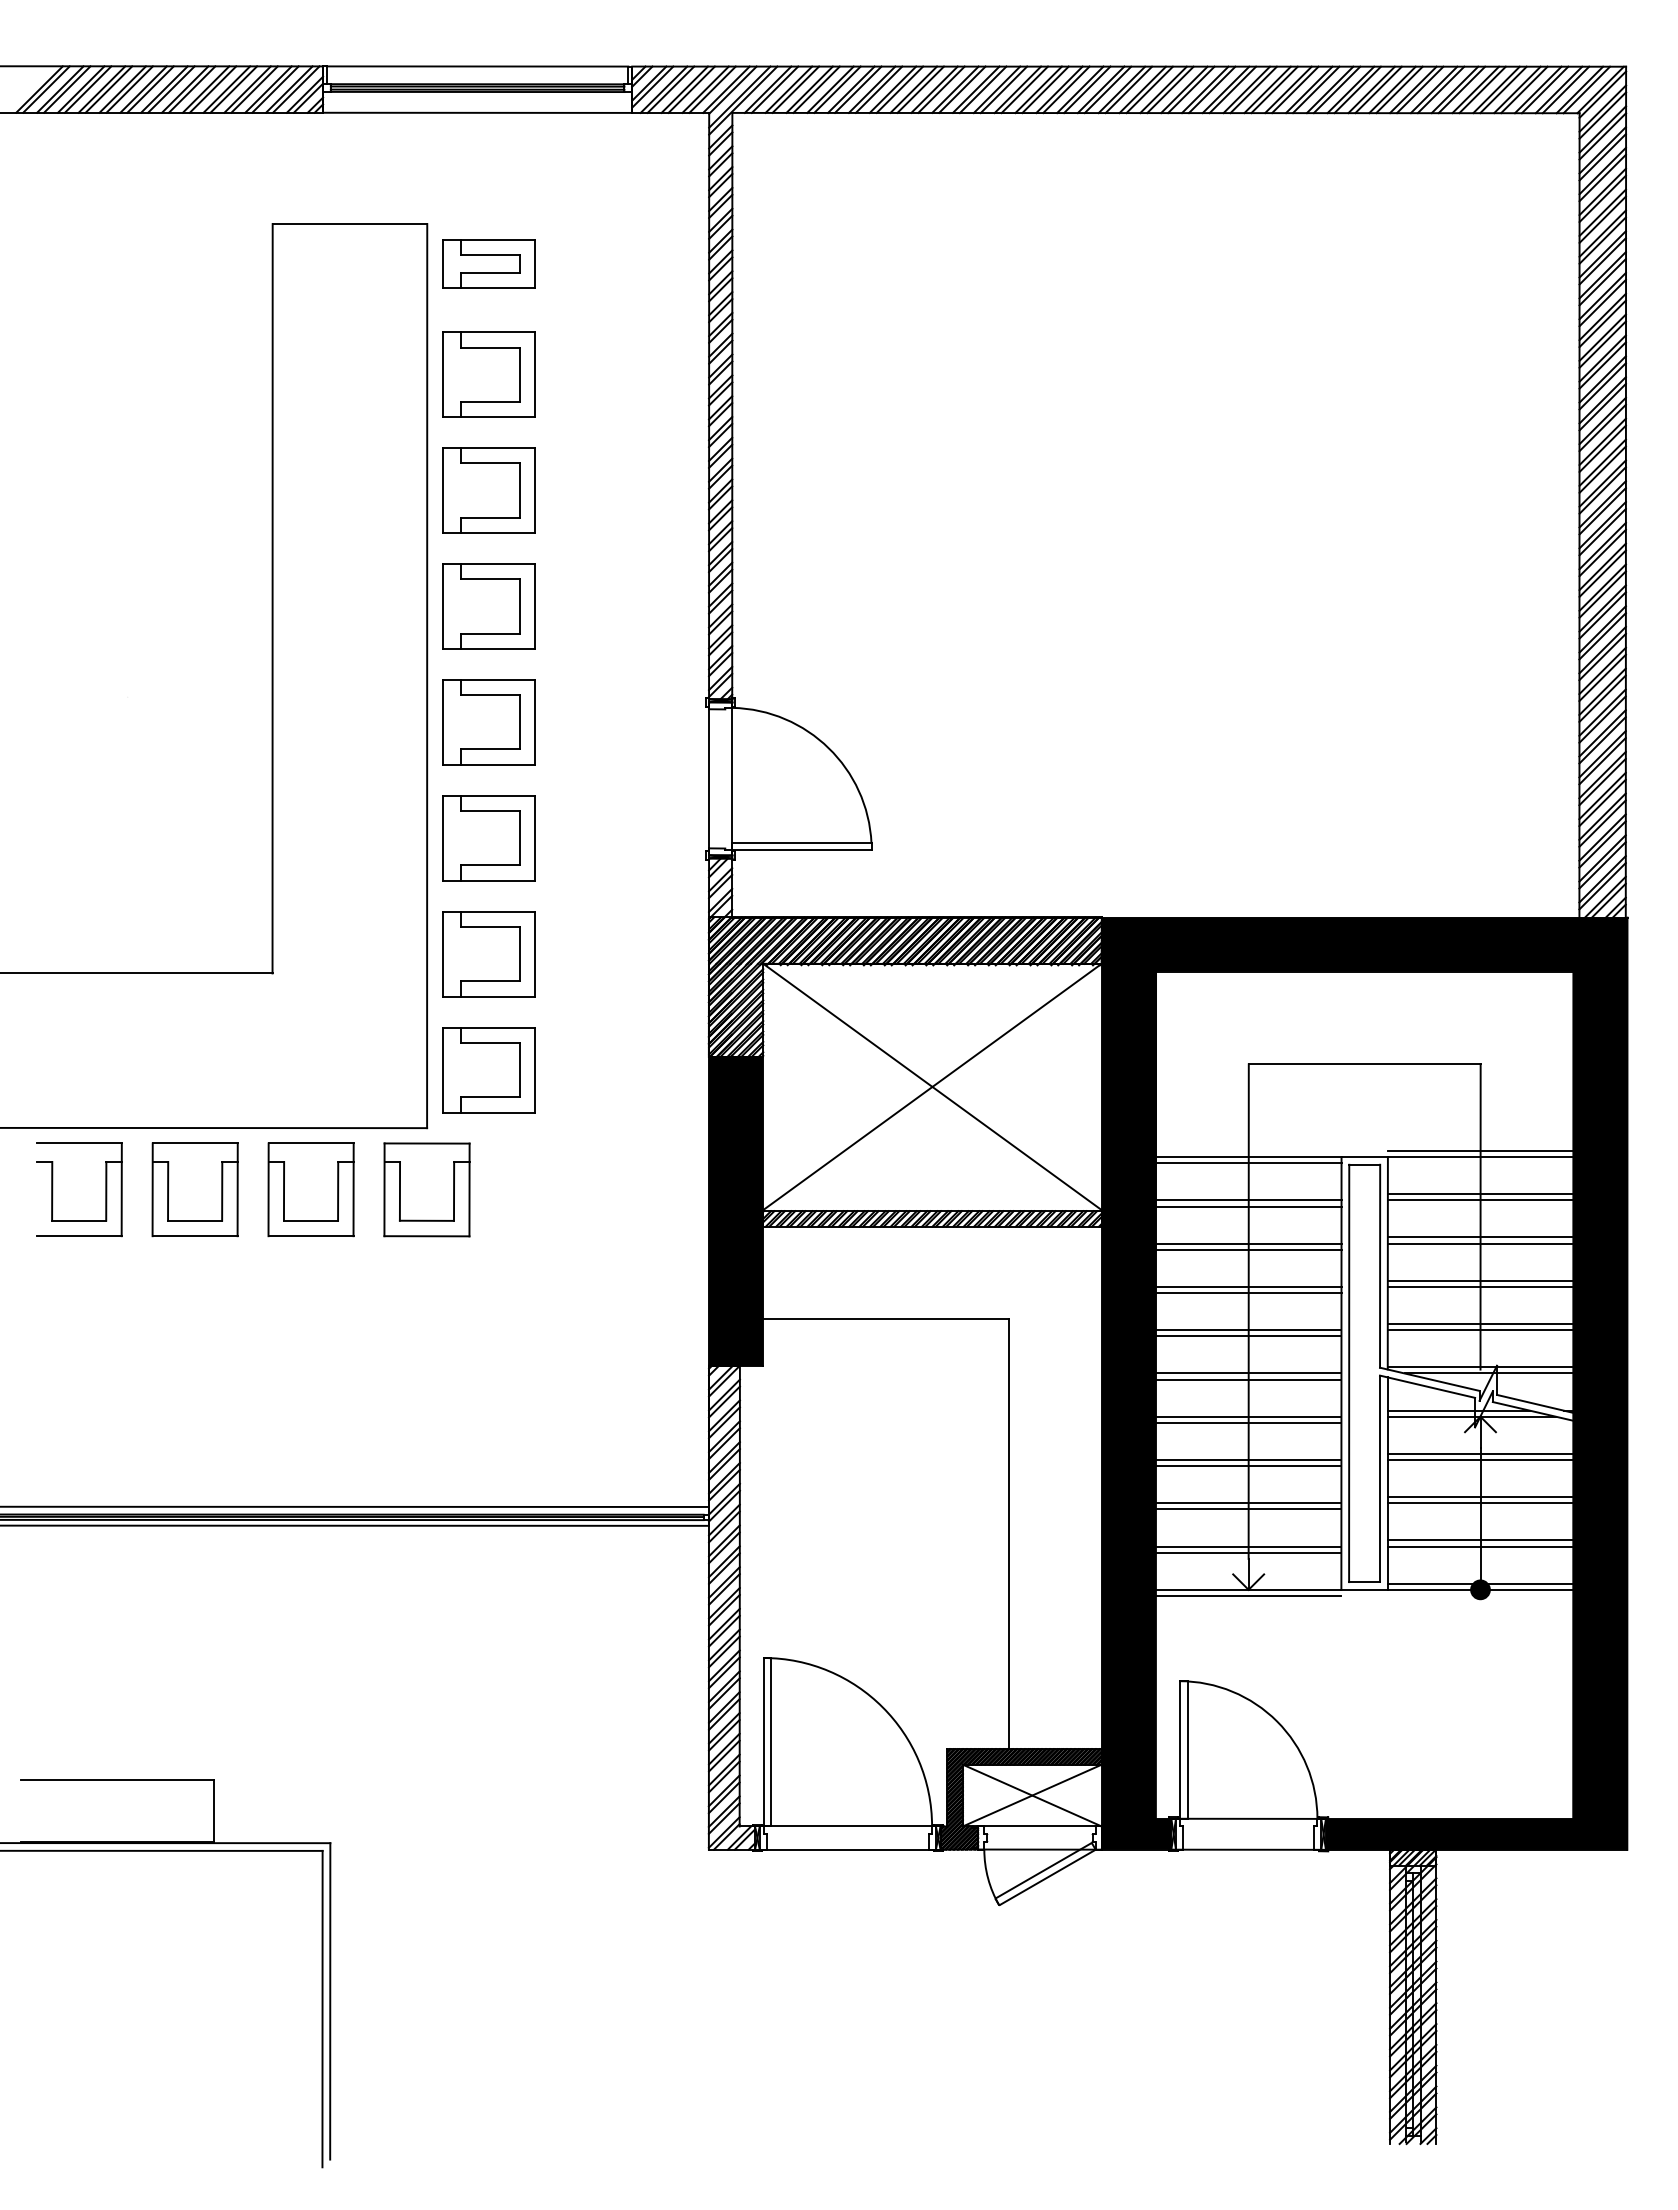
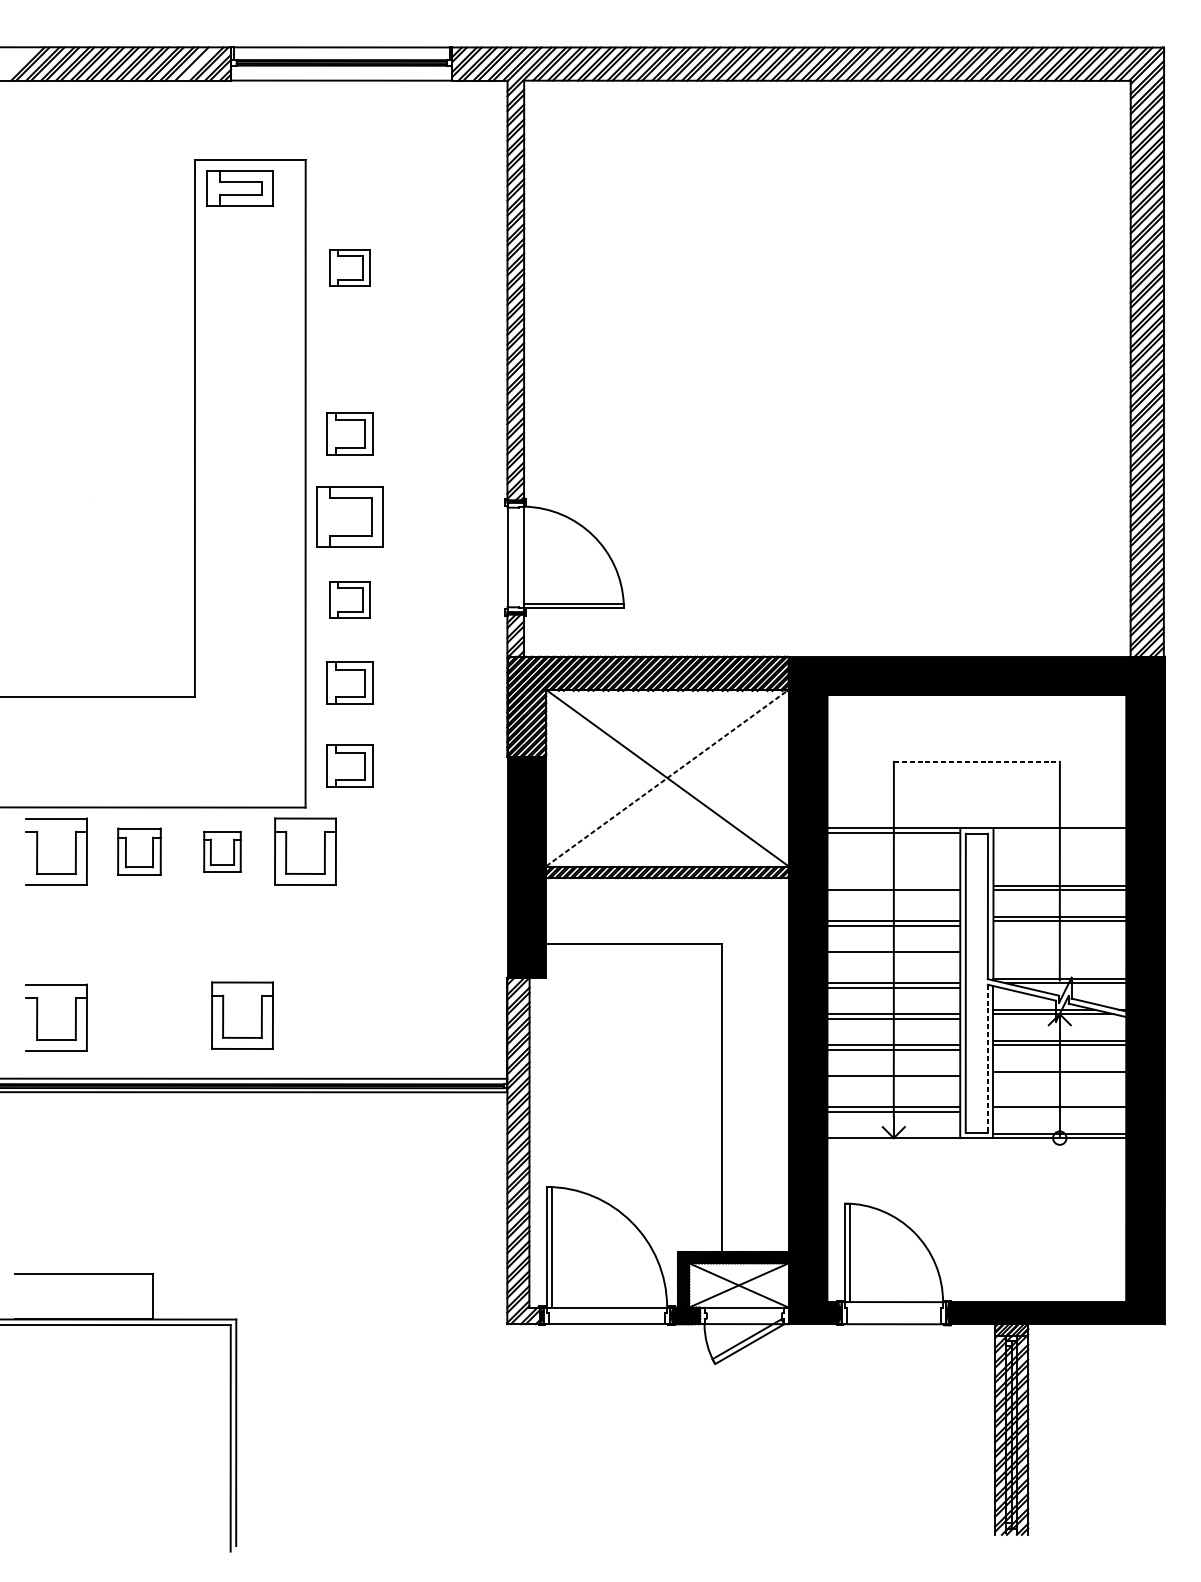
line: (275, 89) -> (197, 63), removed
part: (488, 263) -> (239, 188), moved
part: (488, 374) -> (349, 267), size x0.6
part: (488, 490) -> (349, 351), removed
part: (488, 606) -> (349, 434), size x0.7
part: (488, 838) -> (349, 600), size x0.6
part: (488, 954) -> (349, 683), size x0.7
line: (1364, 1064) -> (976, 762), solid -> dashed
part: (488, 1070) -> (349, 766), size x0.7
line: (932, 1086) -> (667, 777), solid -> dashed
line: (1480, 1150) -> (1059, 823), removed
part: (194, 1189) -> (139, 851), size x0.7
part: (310, 1189) -> (222, 851), size x0.6
line: (1480, 1194) -> (1059, 855), removed
line: (1248, 1200) -> (893, 859), removed
line: (1480, 1200) -> (1059, 859), removed
line: (1248, 1206) -> (893, 863), removed
line: (1248, 1249) -> (893, 894), removed
line: (1480, 1323) -> (1059, 947), removed
line: (1480, 1330) -> (1059, 952), removed
line: (1248, 1336) -> (893, 956), removed
part: (338, 1418) -> (242, 1015), added
part: (53, 1421) -> (38, 1017), added
line: (1380, 1479) -> (988, 1059), solid -> dashed
line: (1480, 1503) -> (1059, 1076), removed
line: (1248, 1509) -> (893, 1080), removed
line: (1480, 1540) -> (1059, 1102), removed
fill: (1480, 1589) -> (1059, 1137), removed
line: (1248, 1596) -> (893, 1142), removed

